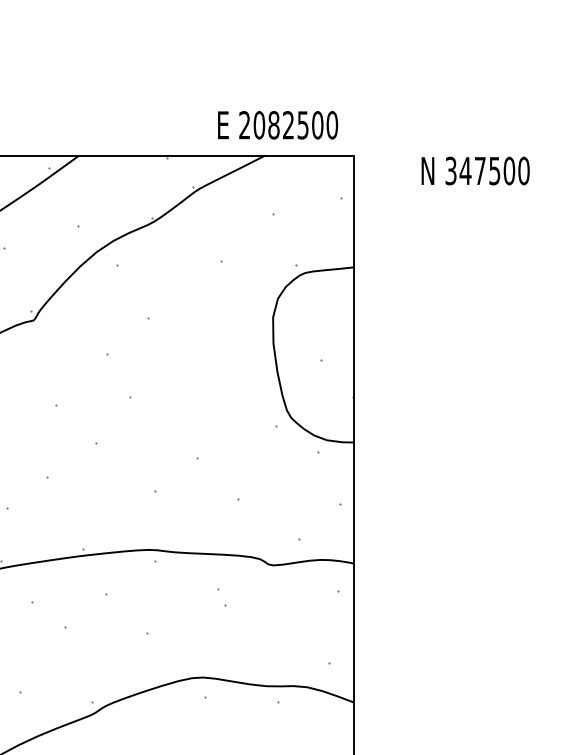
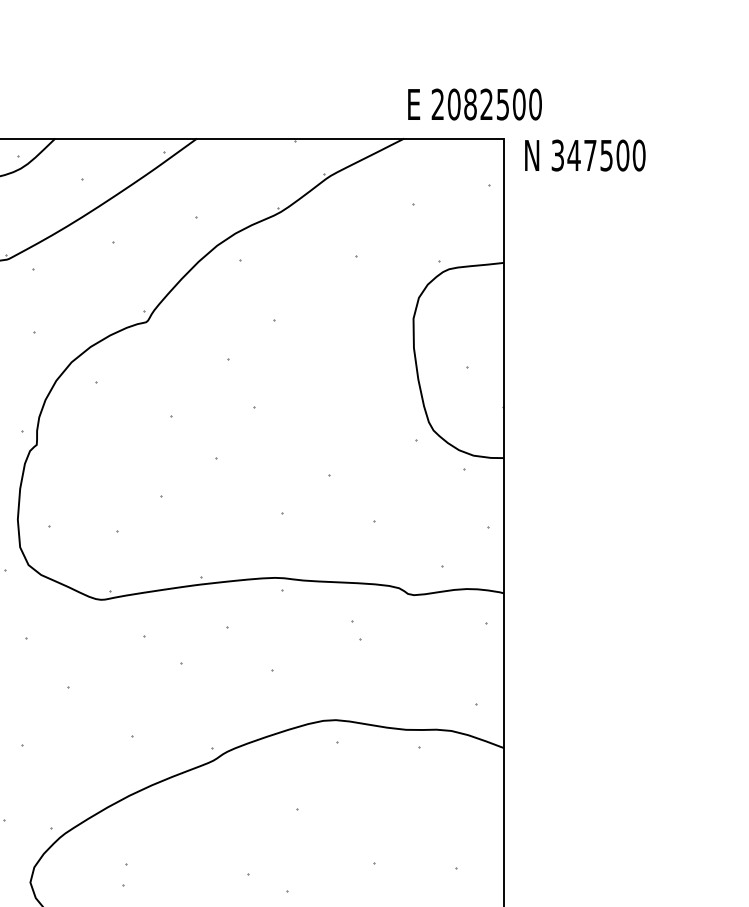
text: (277, 125) -> (474, 104), moved
text: (475, 170) -> (585, 155), moved

